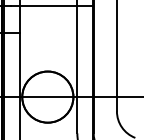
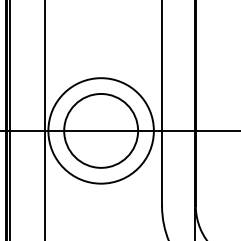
circle: (47, 96) -> (100, 129), size x0.7

